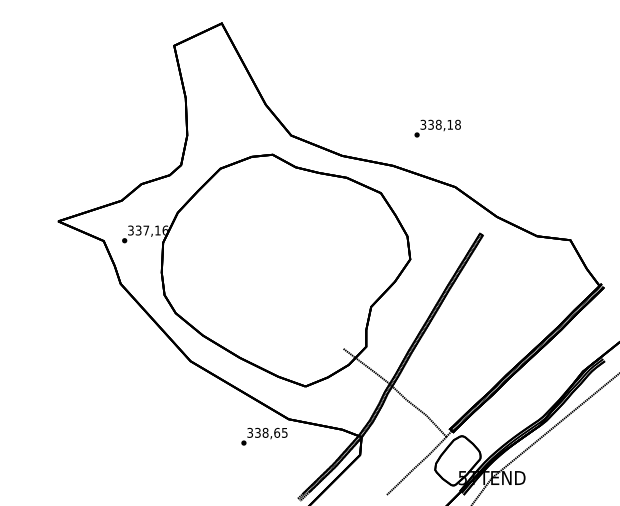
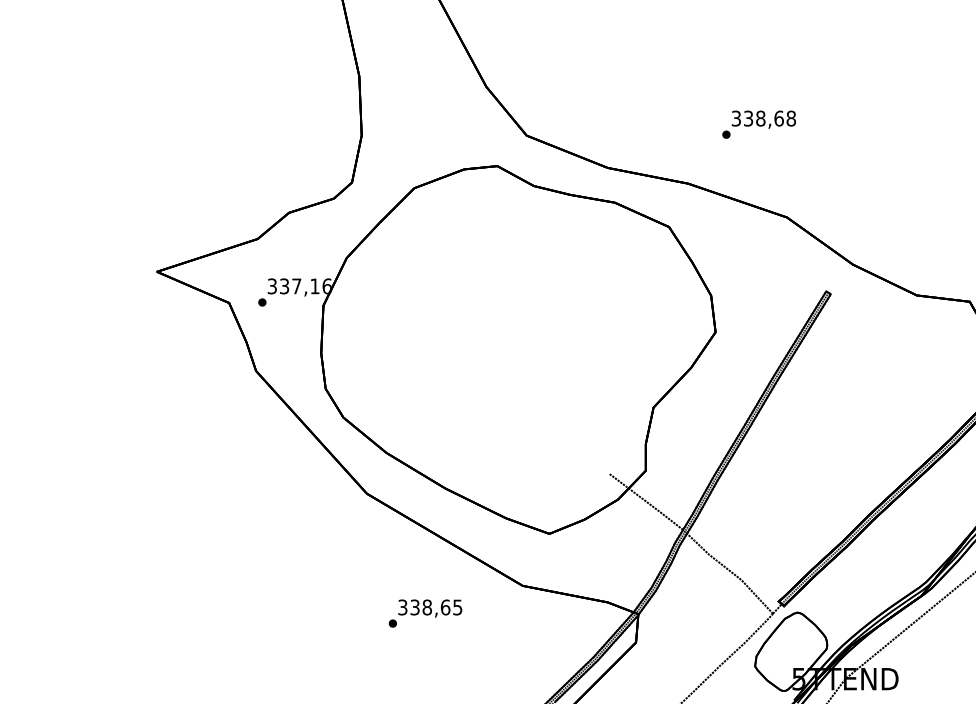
text: (450, 124) -> (779, 118), 338,18 -> 338,68
text: (264, 436) -> (425, 613), moved

